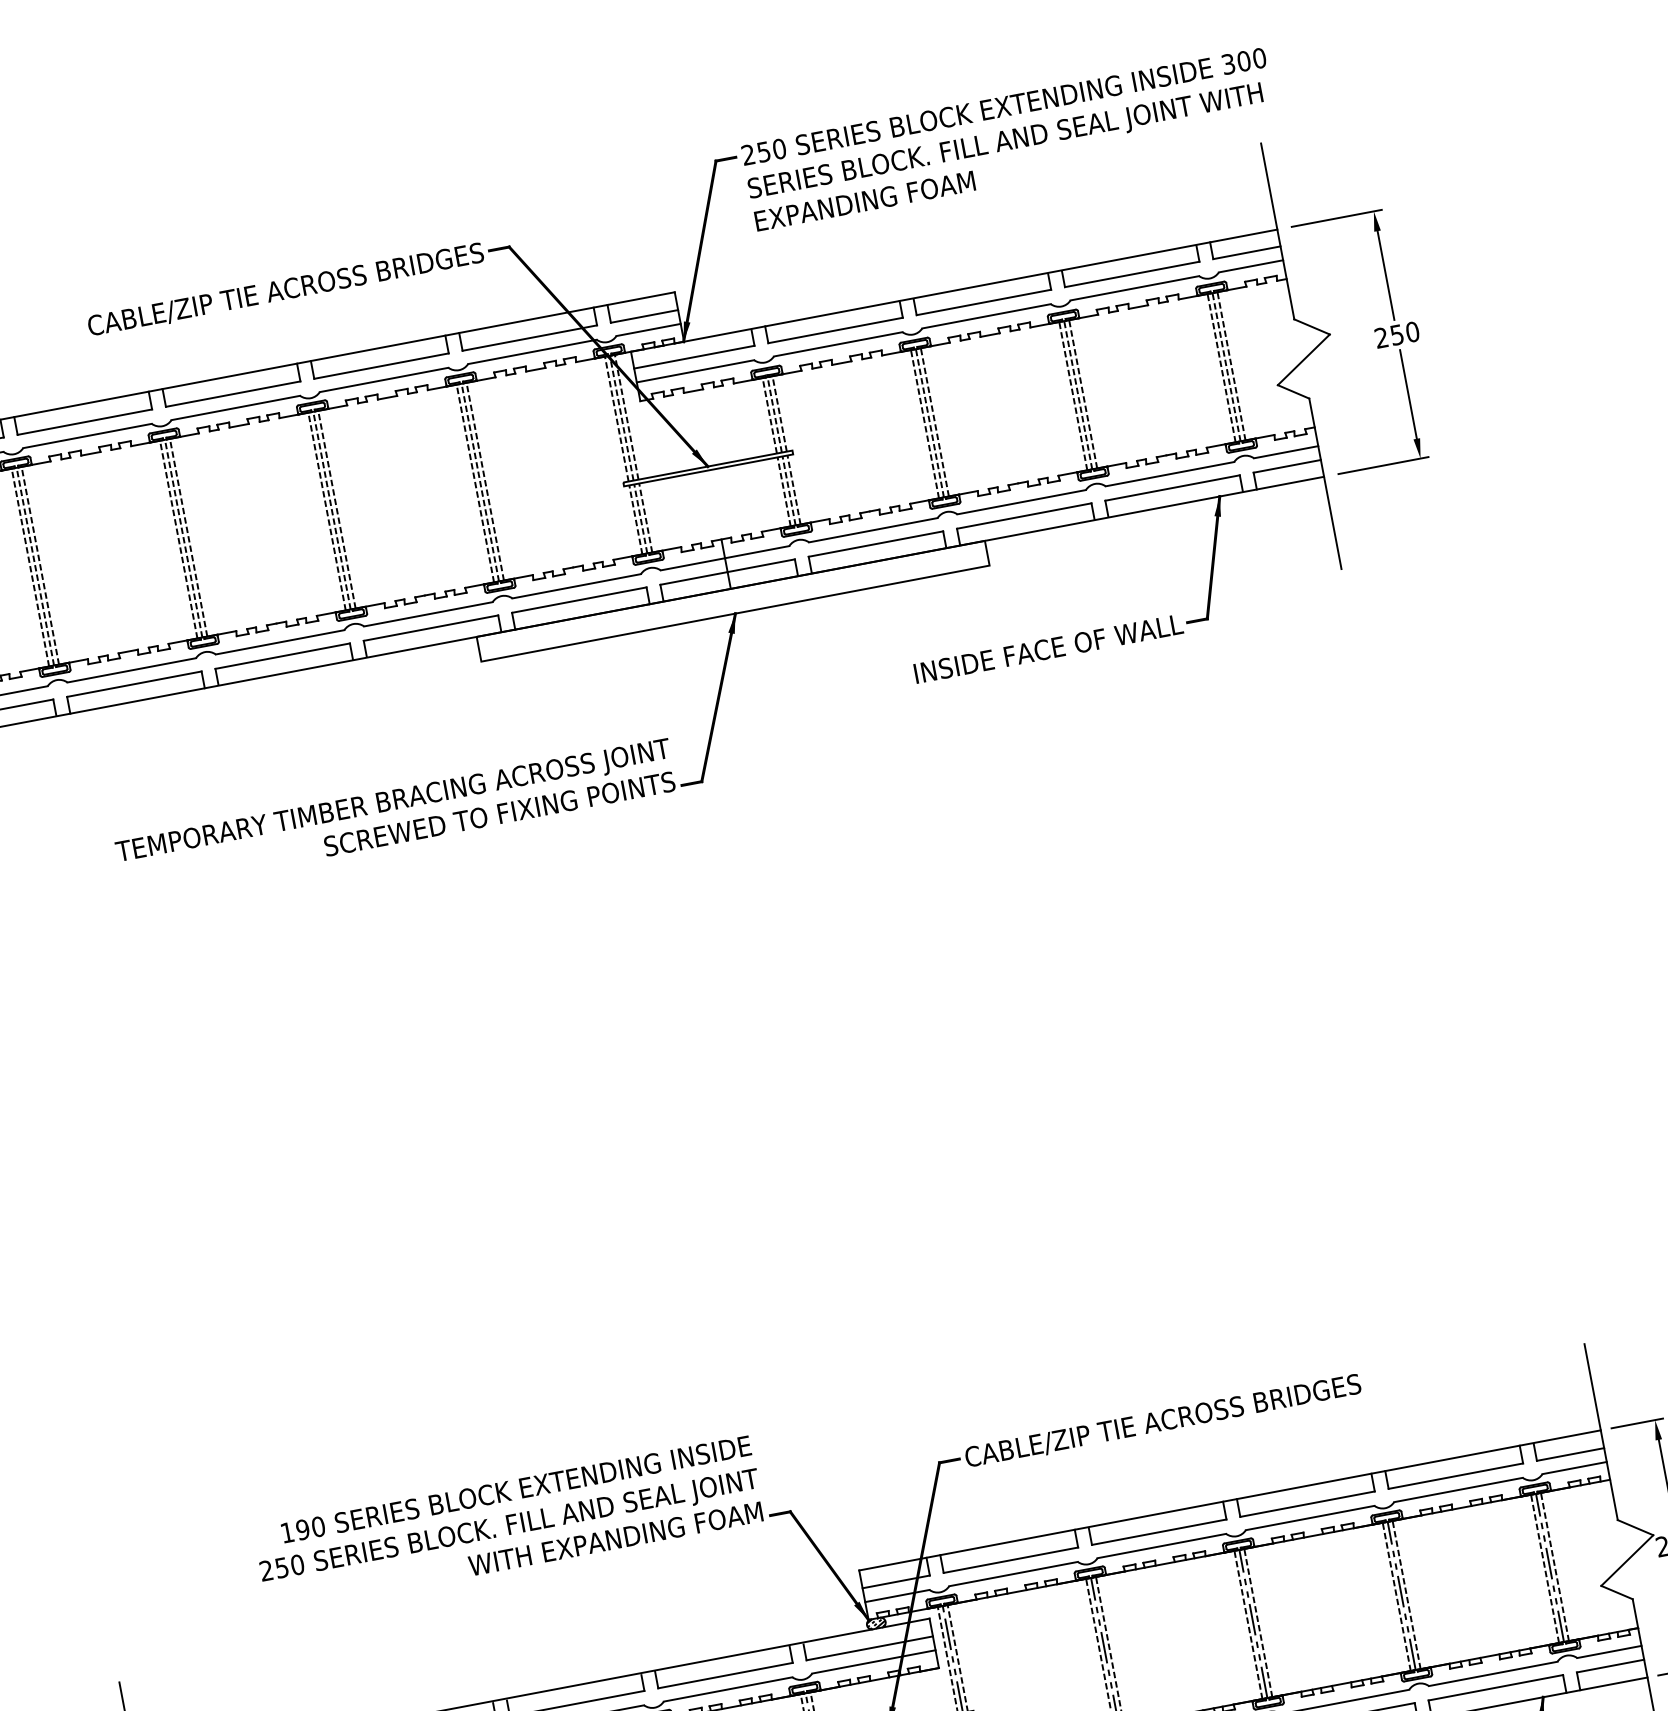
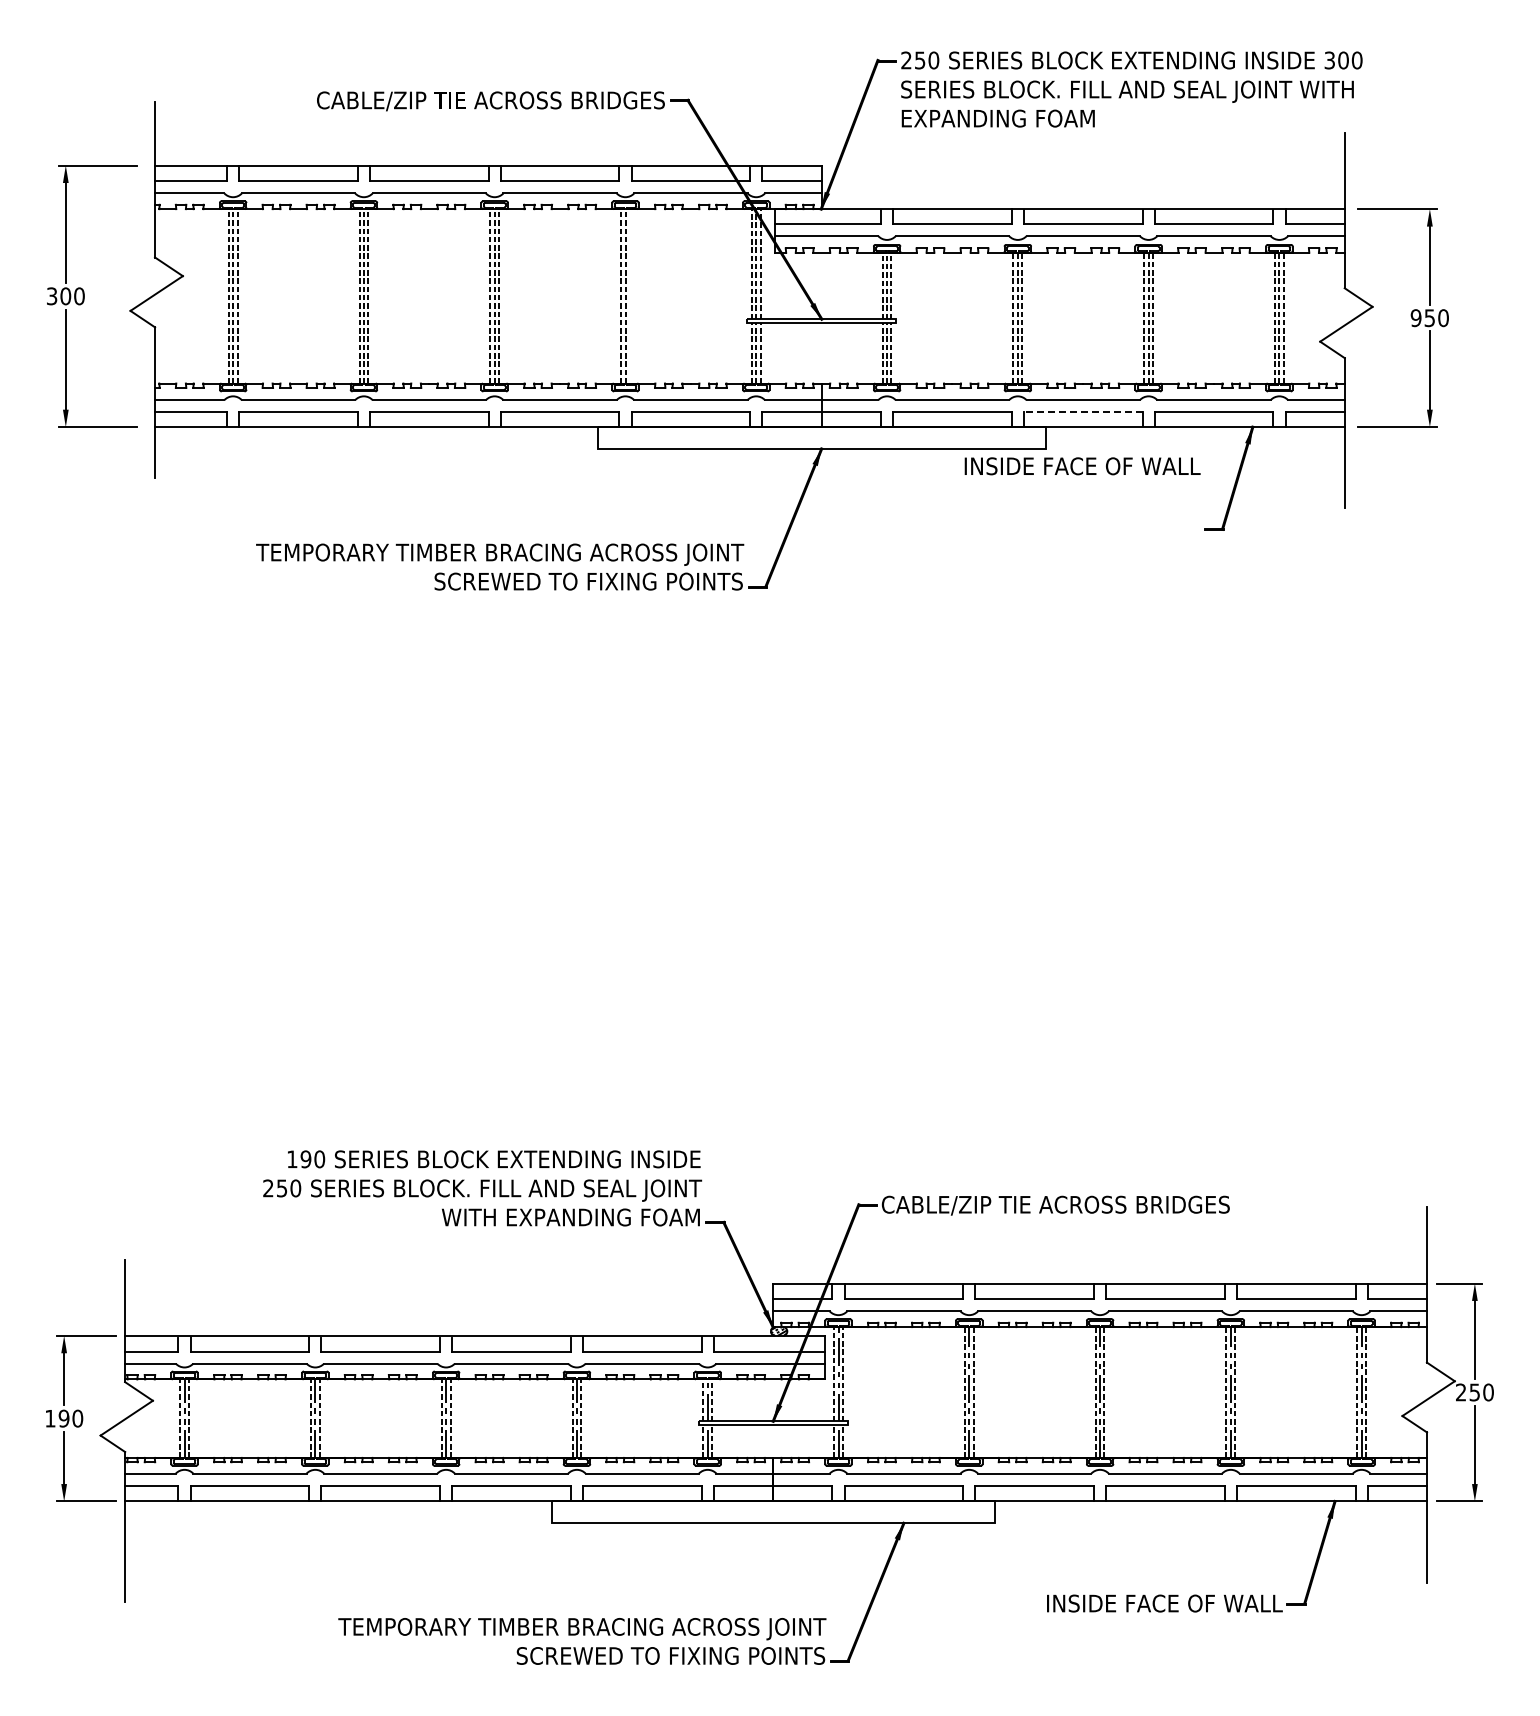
text: (1380, 338) -> (1415, 318), 250 -> 950
line: (484, 481) -> (629, 296), removed
line: (1023, 516) -> (1082, 412), solid -> dashed
text: (1048, 649) -> (1082, 466), moved

